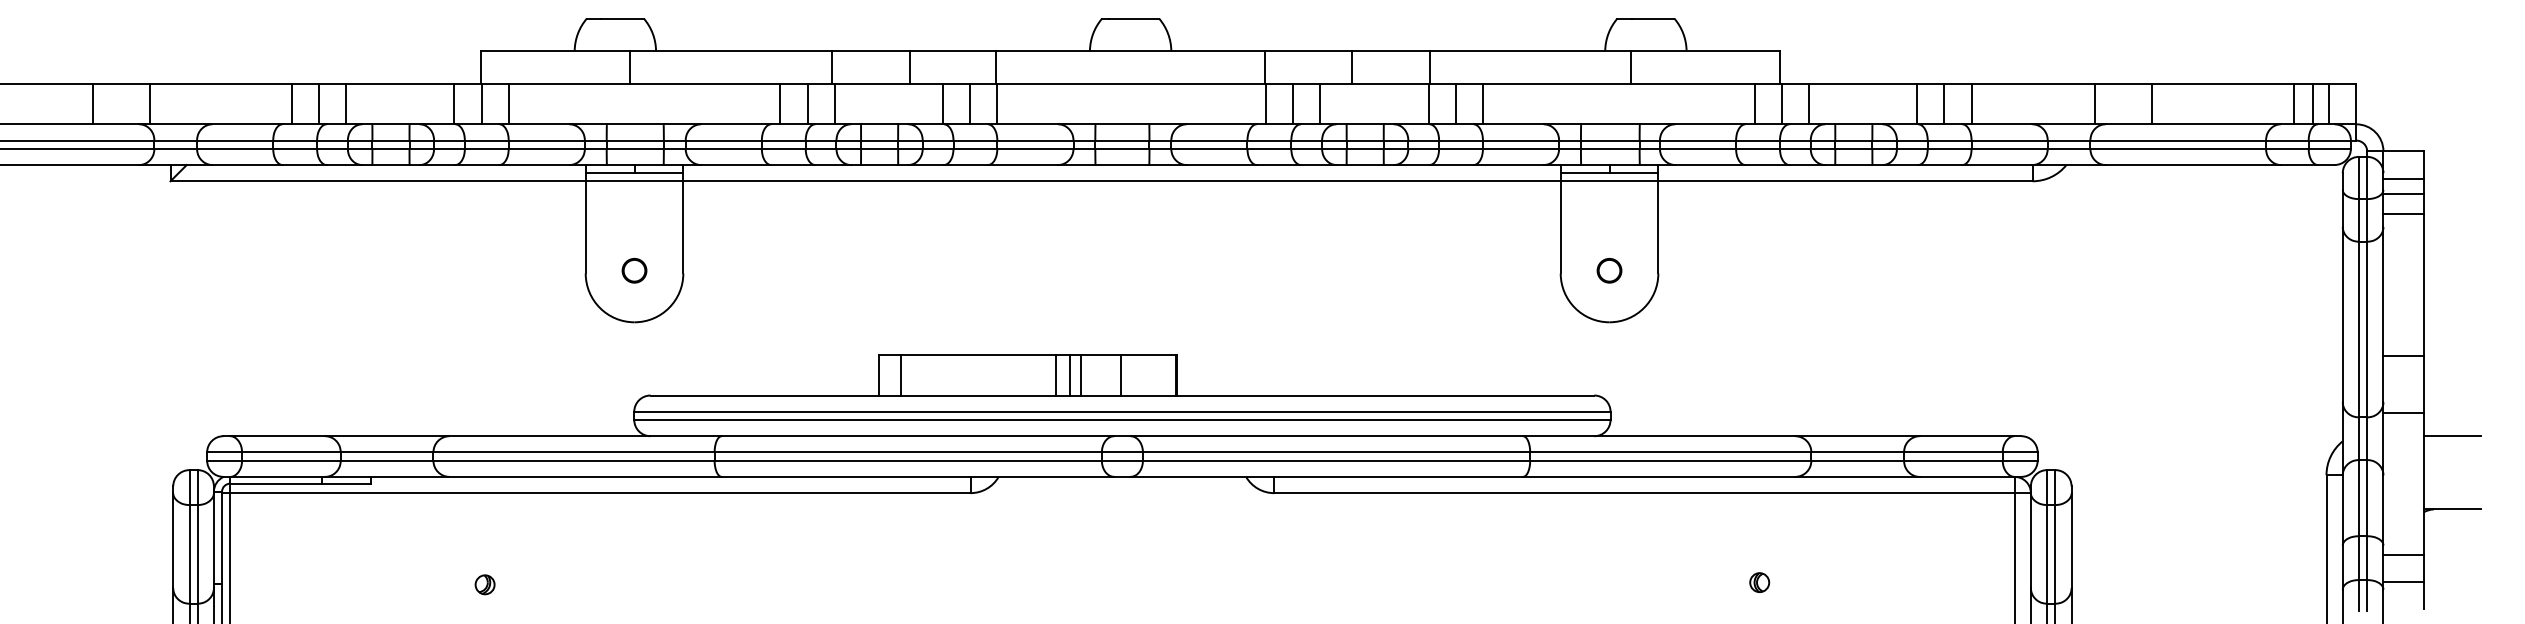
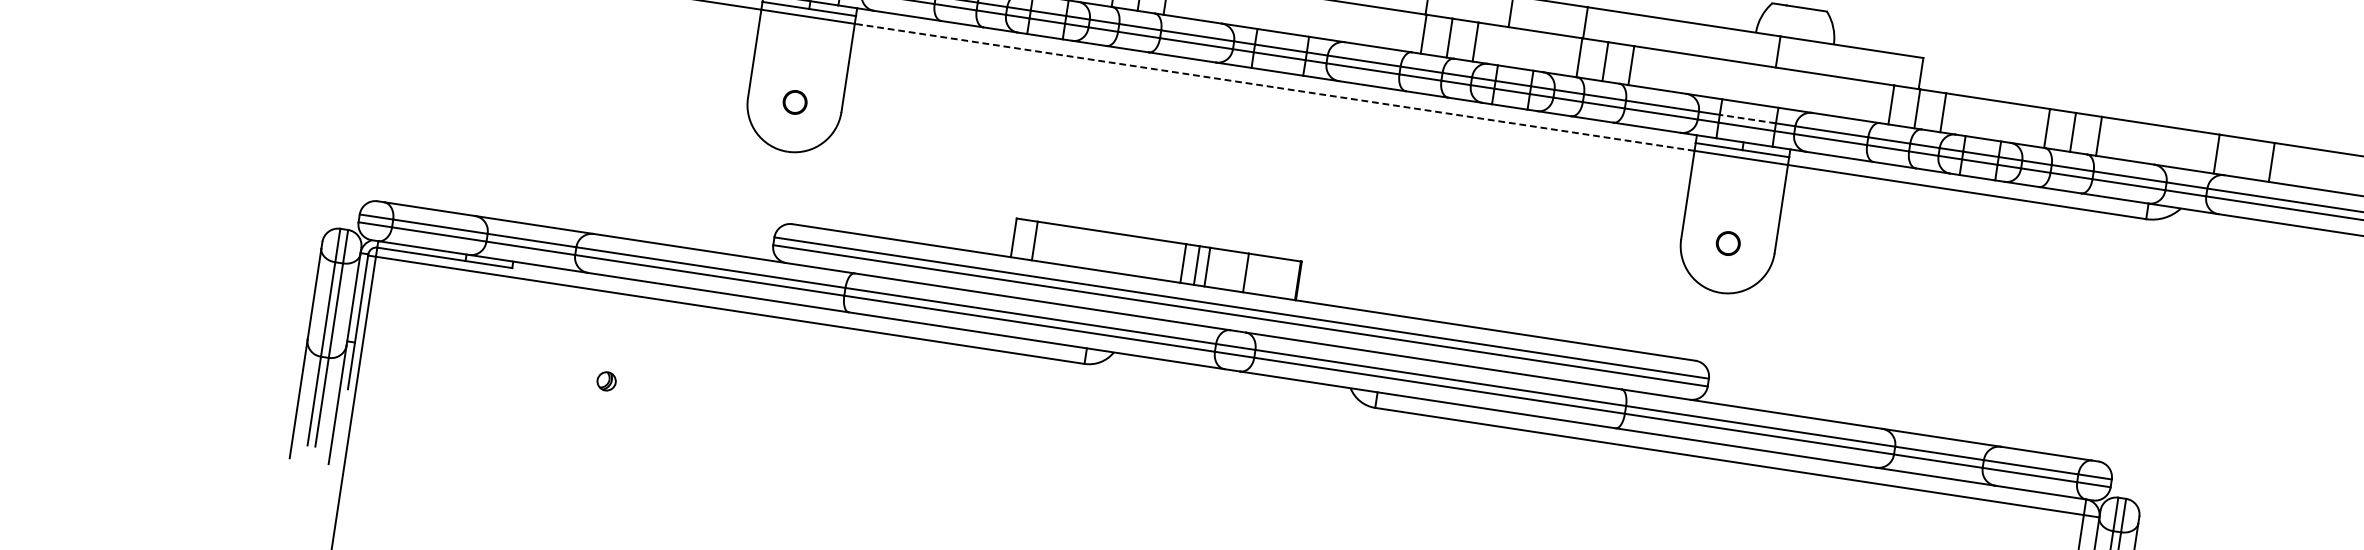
line: (1609, 140) -> (1747, 118), solid -> dashed
line: (1122, 181) -> (1275, 87), solid -> dashed

